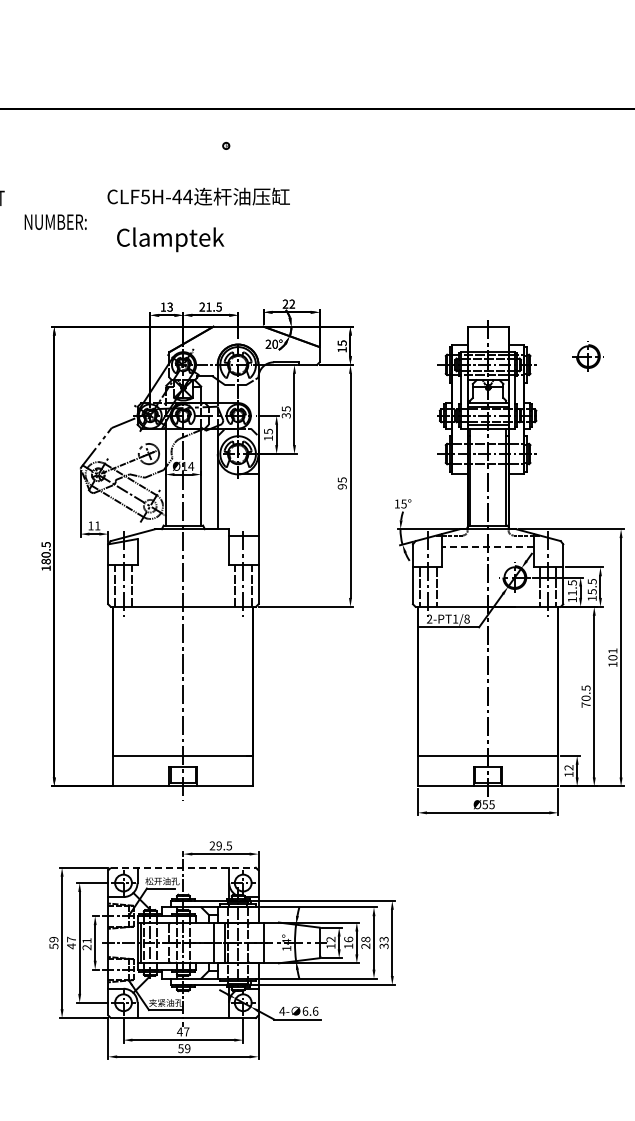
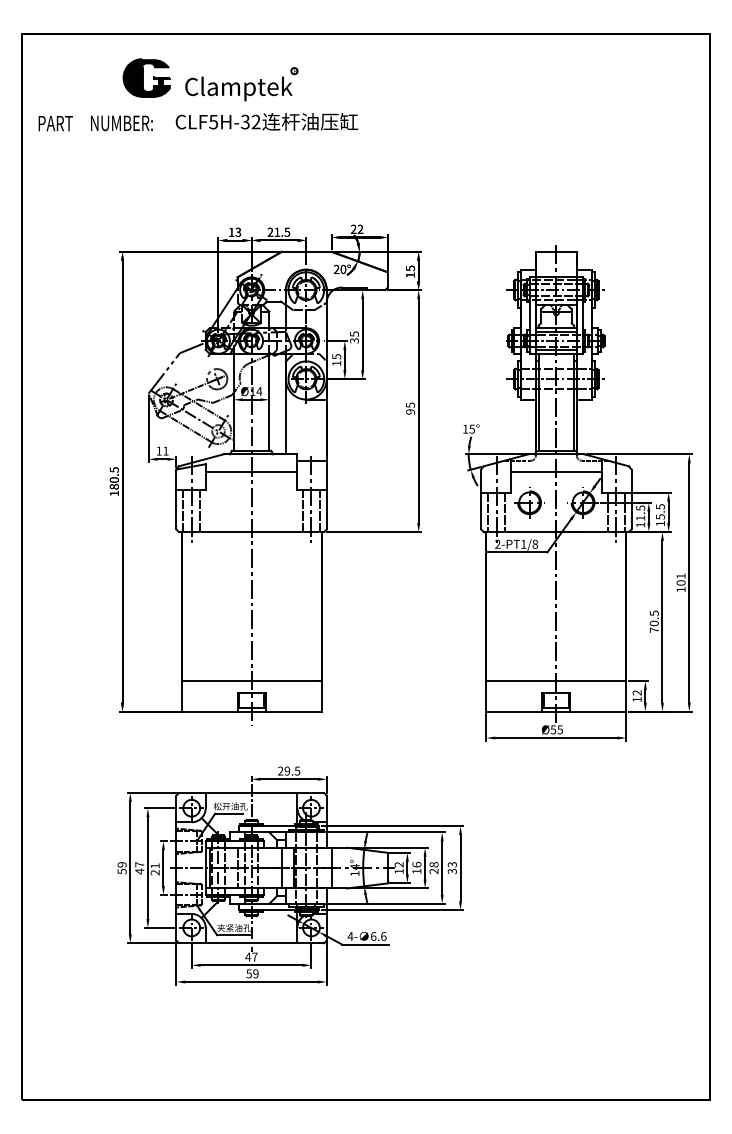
part: (78, 152) -> (146, 77), added
text: (182, 196) -> (250, 121), CLF5H-44 -> CLF5H-32
text: (55, 222) -> (121, 123), moved
text: (170, 239) -> (238, 88), moved
part: (588, 356) -> (529, 502), moved
line: (183, 547) -> (251, 472), added
line: (488, 547) -> (556, 472), dashed -> solid
line: (183, 867) -> (251, 792), dashed -> solid

